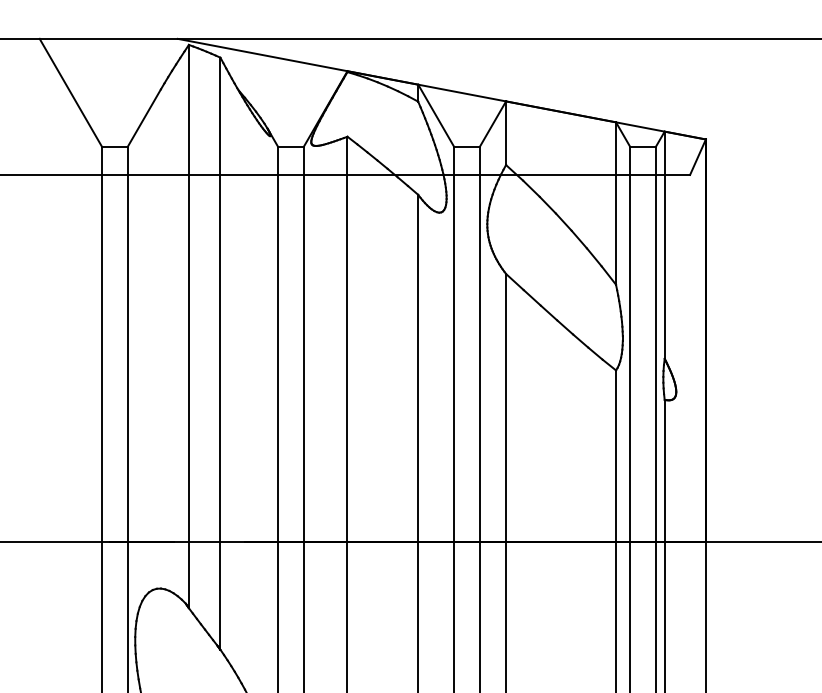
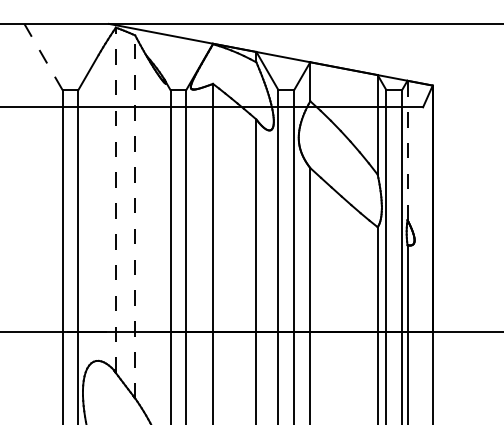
line: (70, 92) -> (43, 56), solid -> dashed
line: (664, 245) -> (407, 150), solid -> dashed
line: (188, 326) -> (115, 200), solid -> dashed
line: (220, 353) -> (135, 216), solid -> dashed

